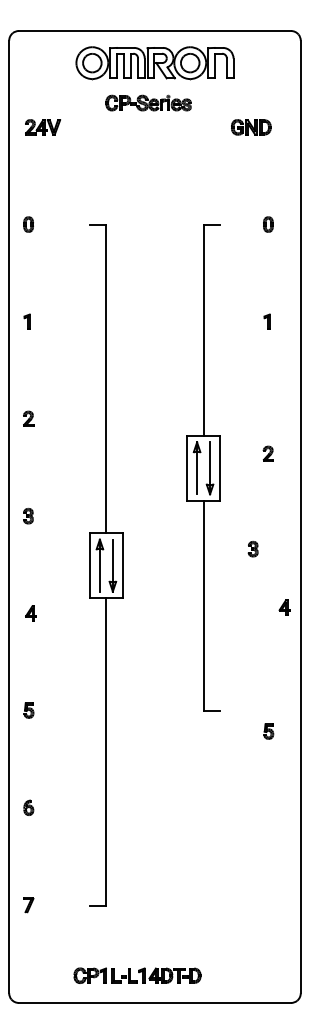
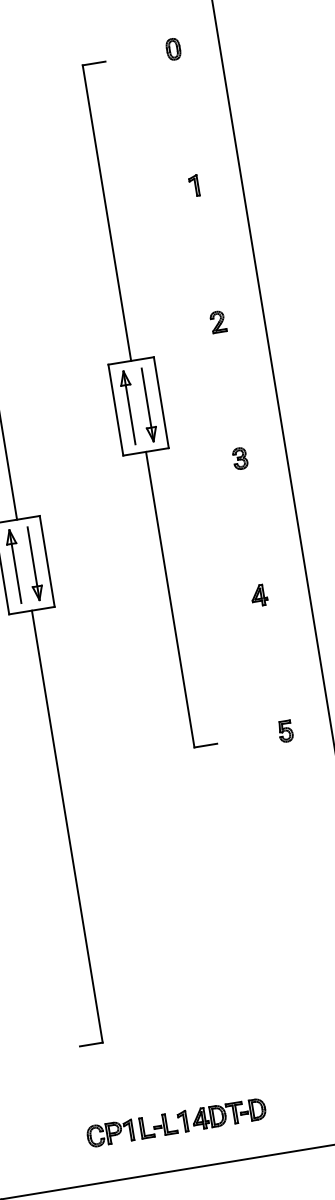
part: (267, 453) -> (216, 321), moved
part: (252, 549) -> (239, 459), moved
part: (284, 607) -> (258, 595), moved
part: (268, 731) -> (285, 731), moved
part: (137, 975) -> (176, 1122), moved

